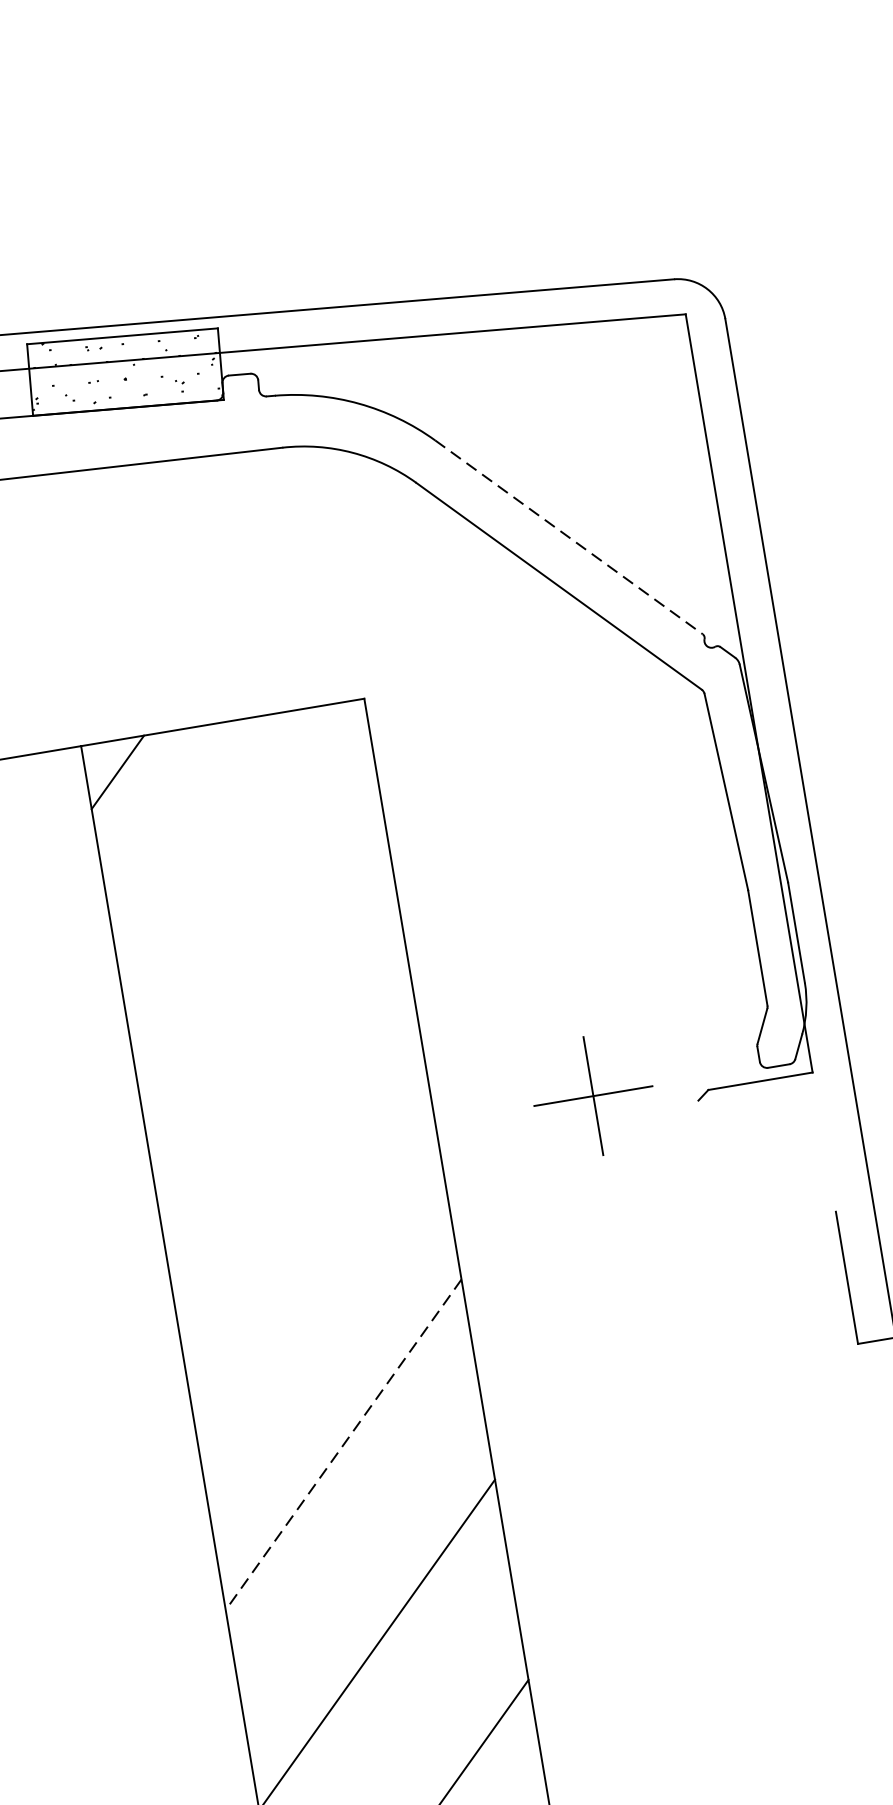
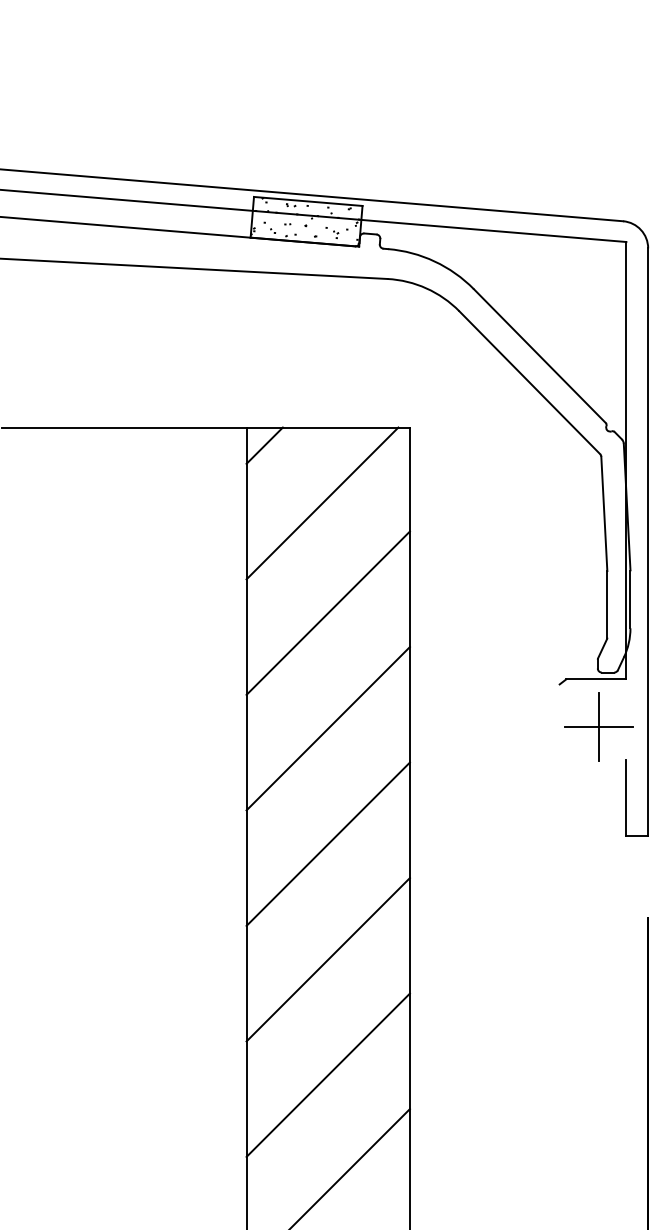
line: (568, 538) -> (539, 356), dashed -> solid
line: (234, 855) -> (322, 503), added
line: (275, 1043) -> (327, 612), added
part: (592, 1095) -> (598, 726), moved
line: (308, 1244) -> (327, 728), added
line: (344, 1445) -> (328, 844), dashed -> solid

